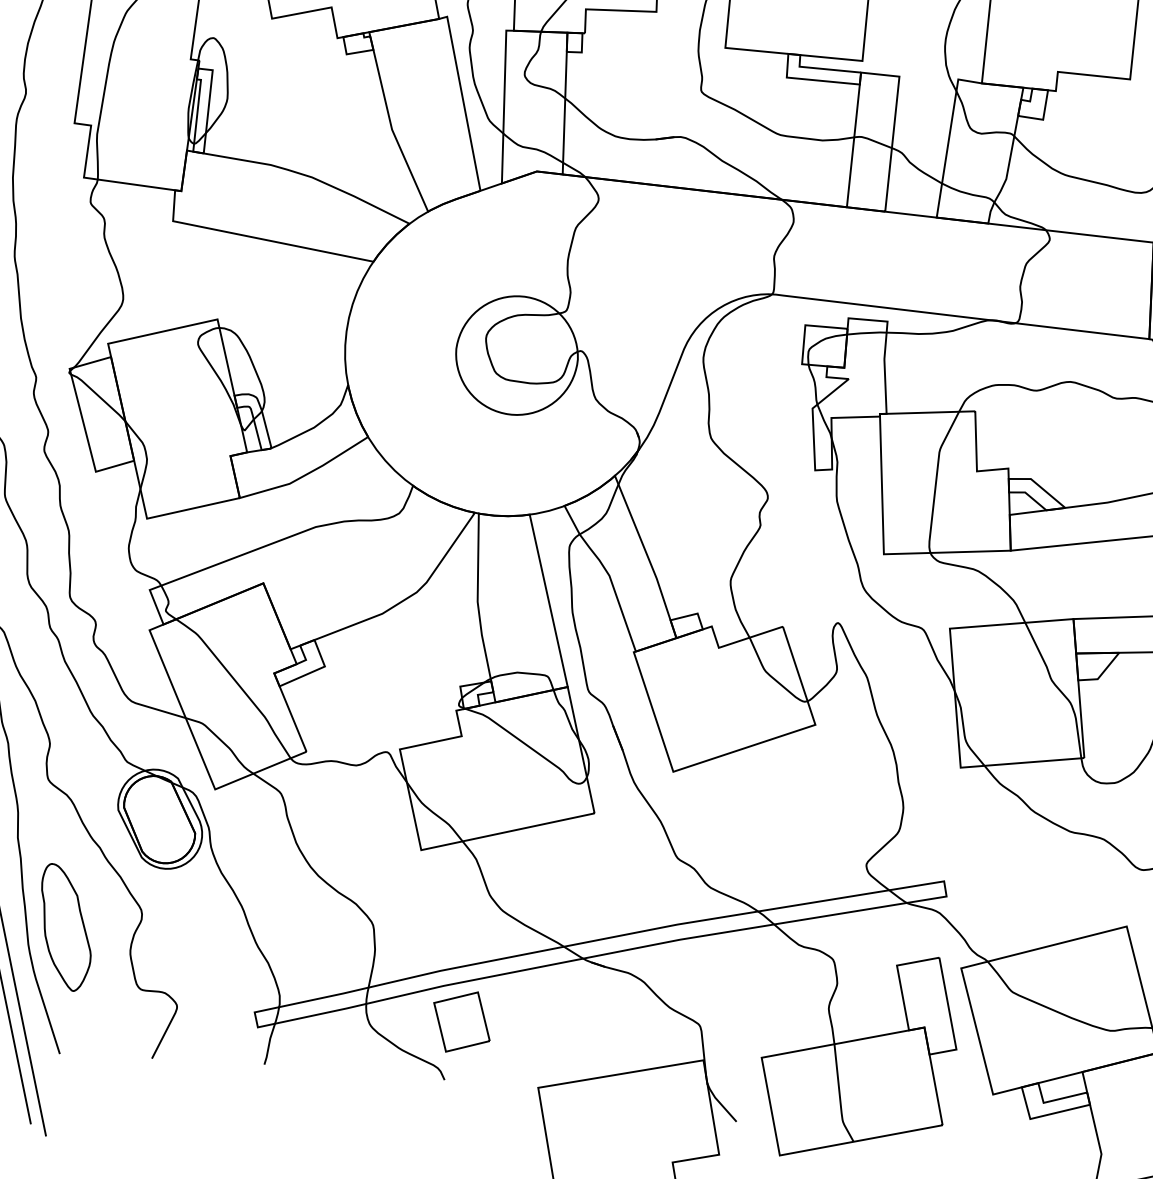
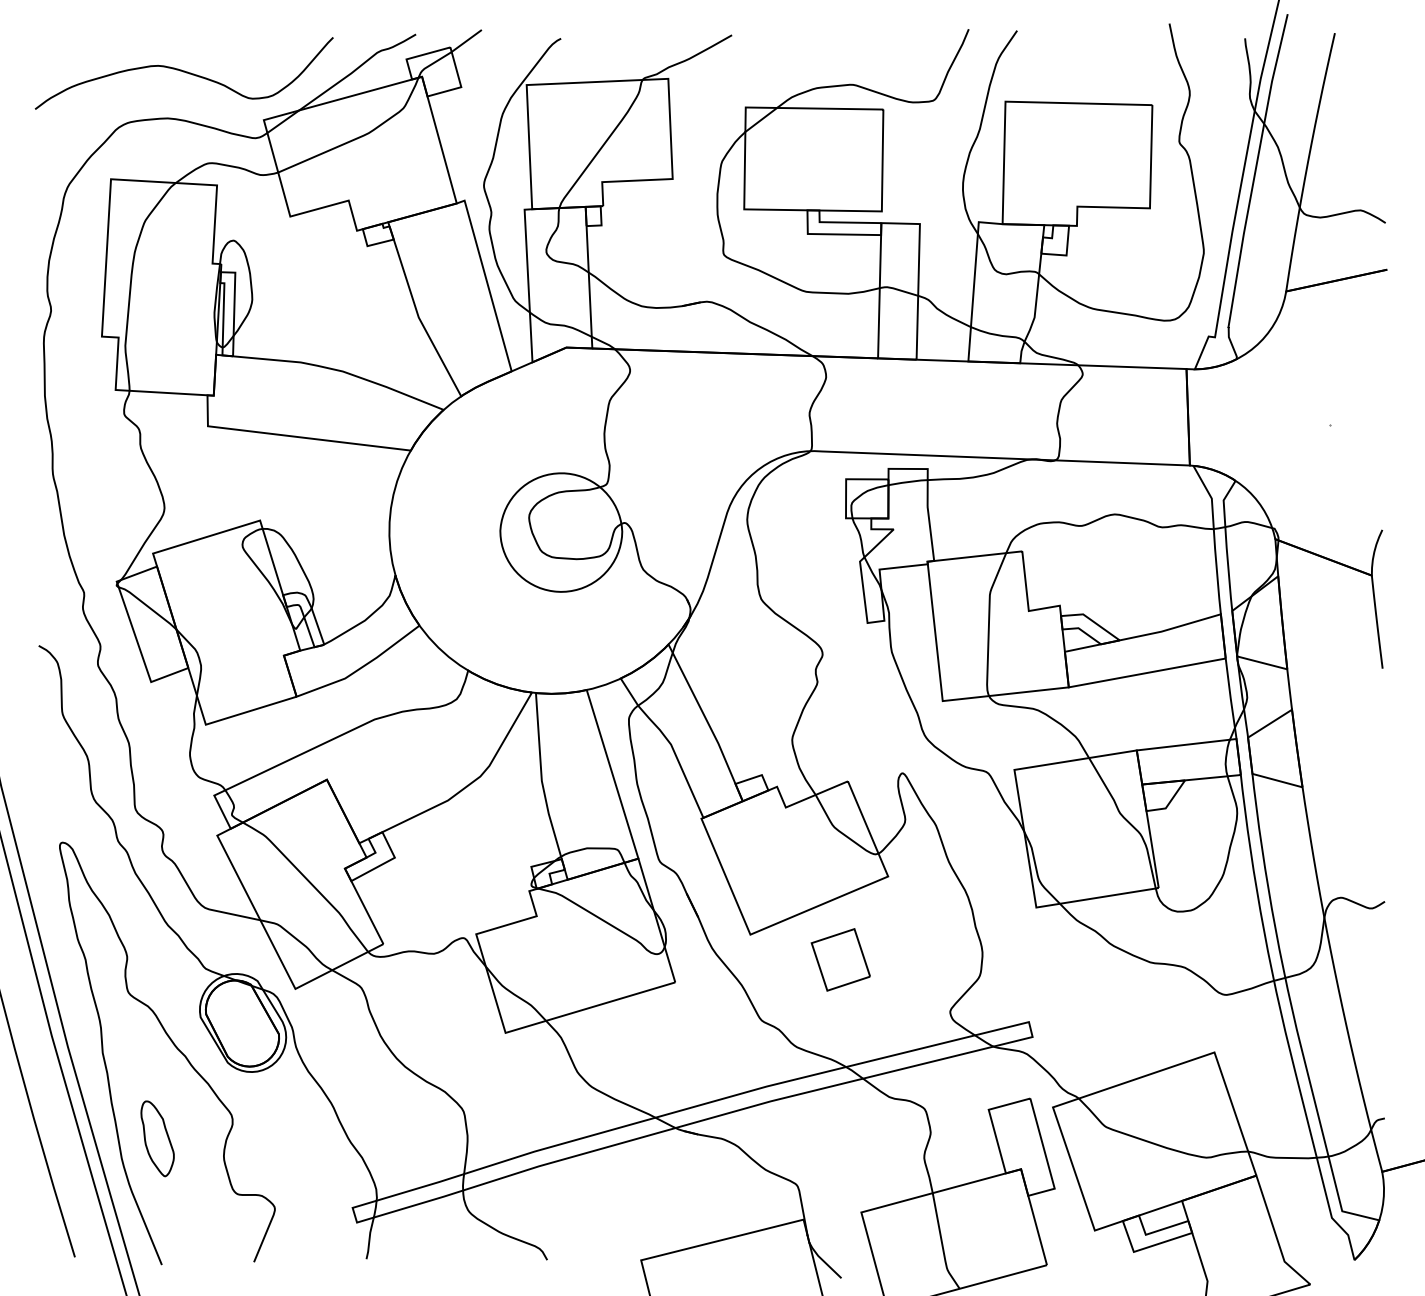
part: (65, 927) -> (157, 1138), size x0.6
part: (461, 1021) -> (840, 959), moved

